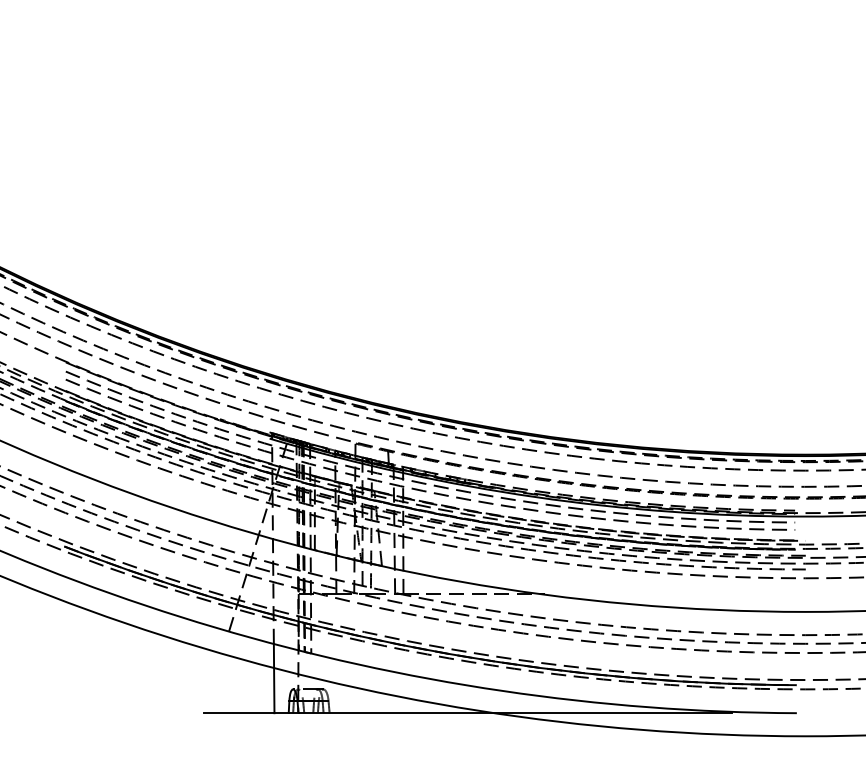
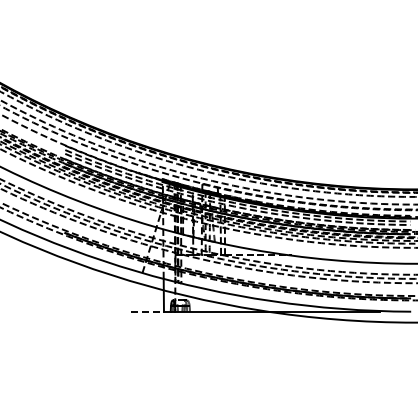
line: (239, 712) -> (147, 311), solid -> dashed

